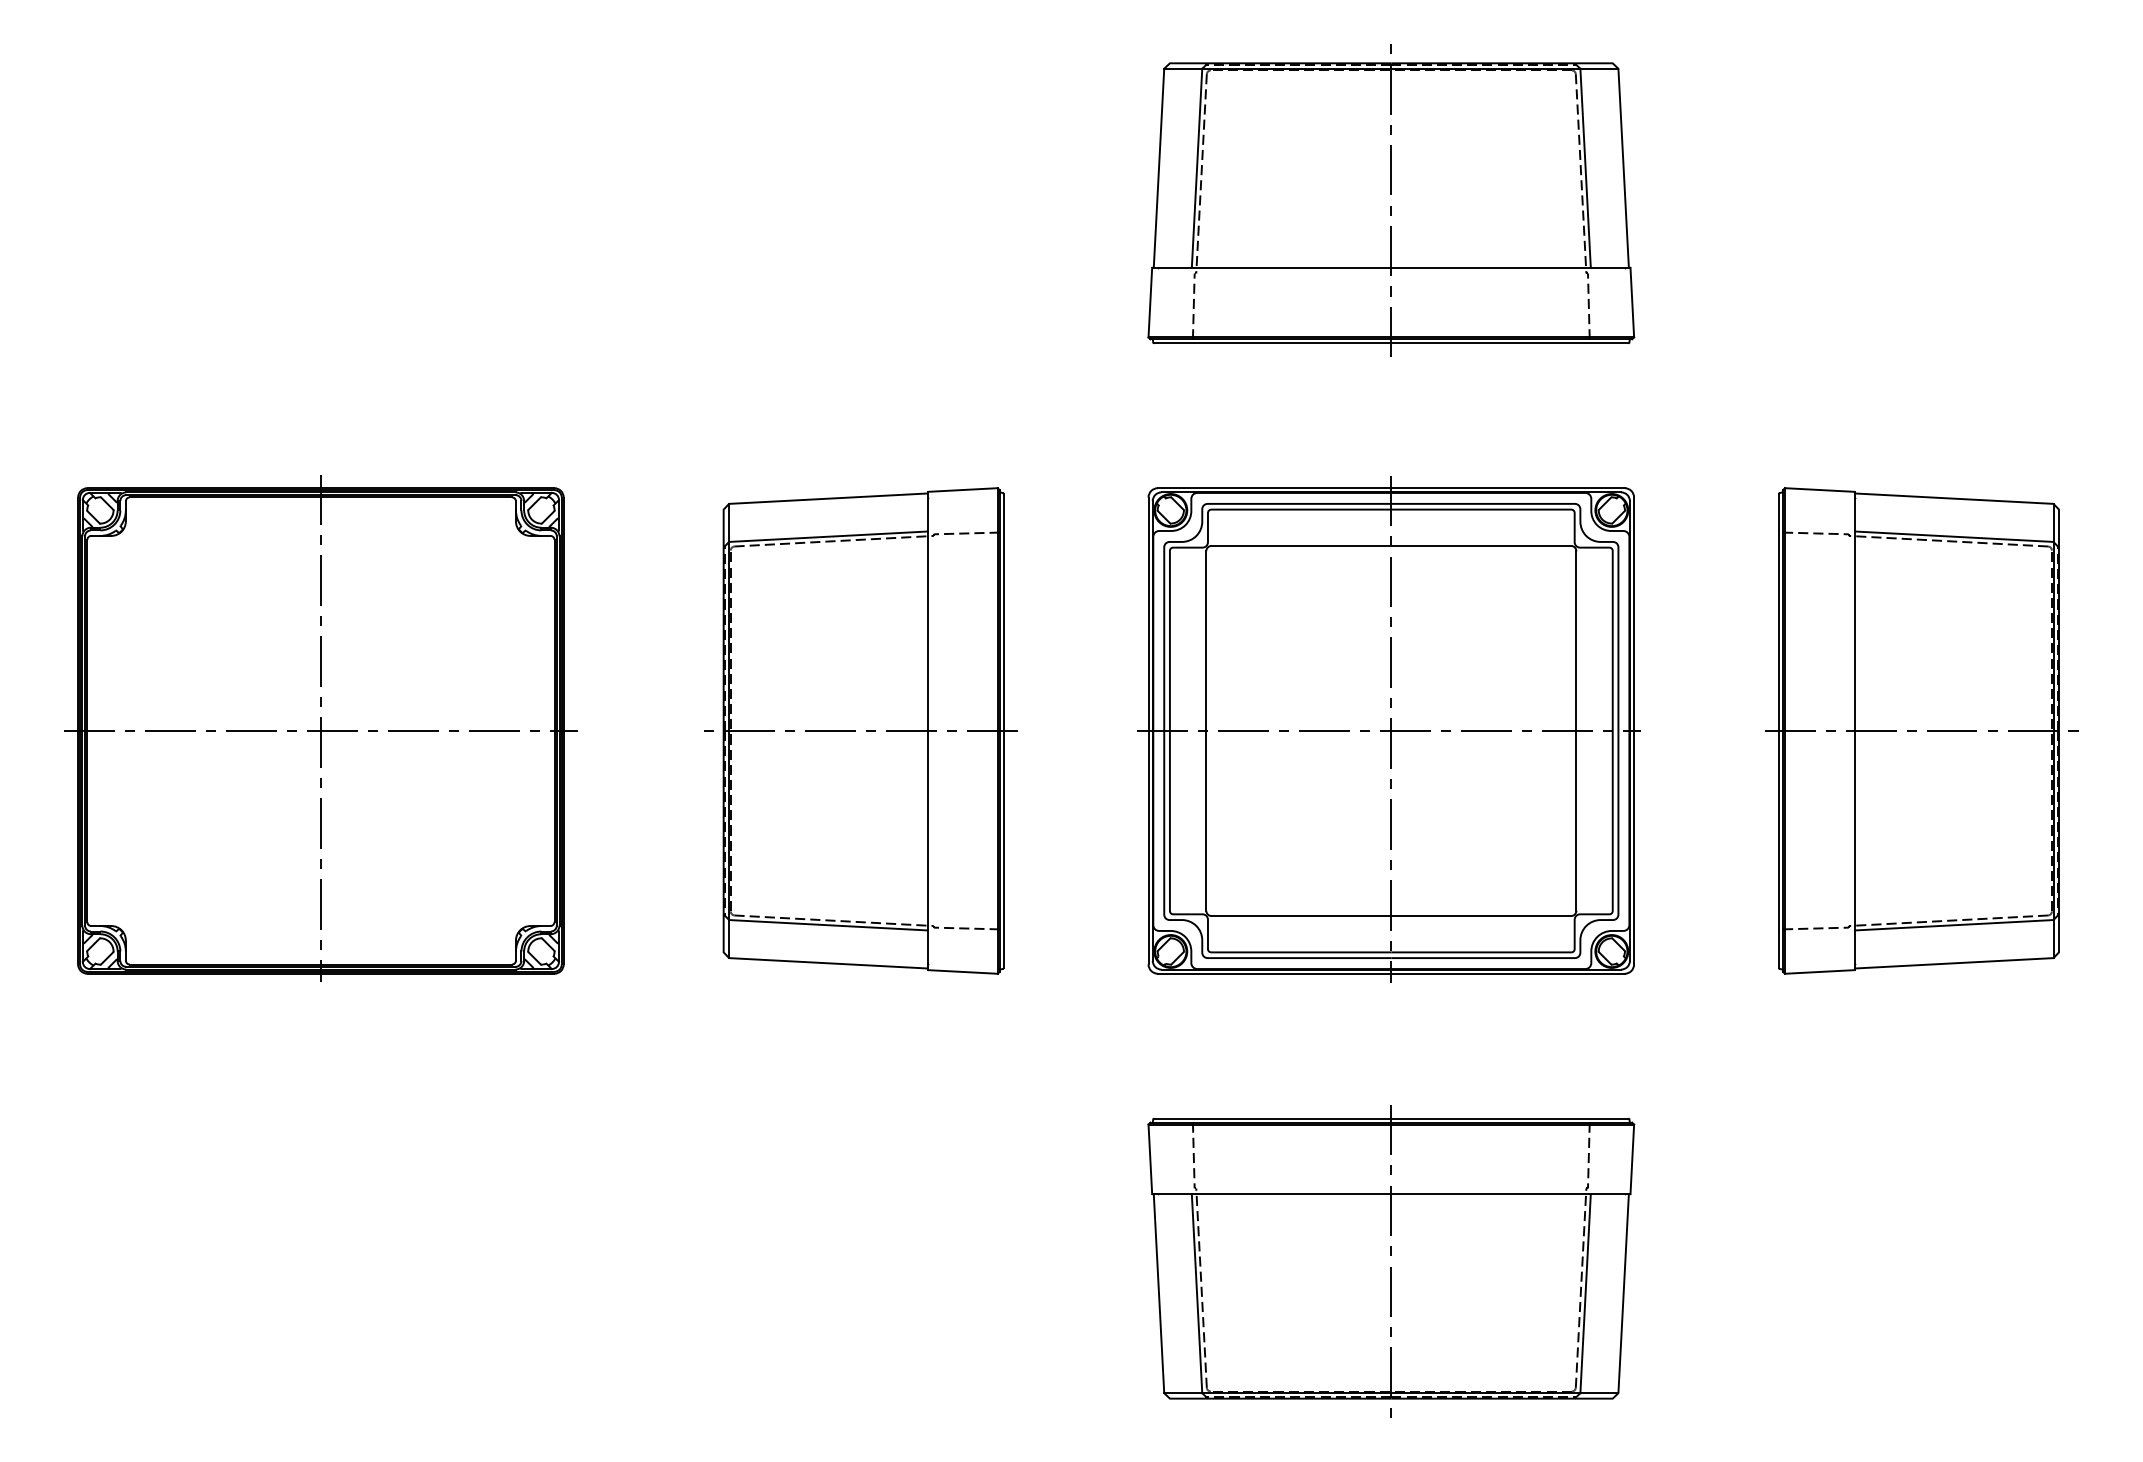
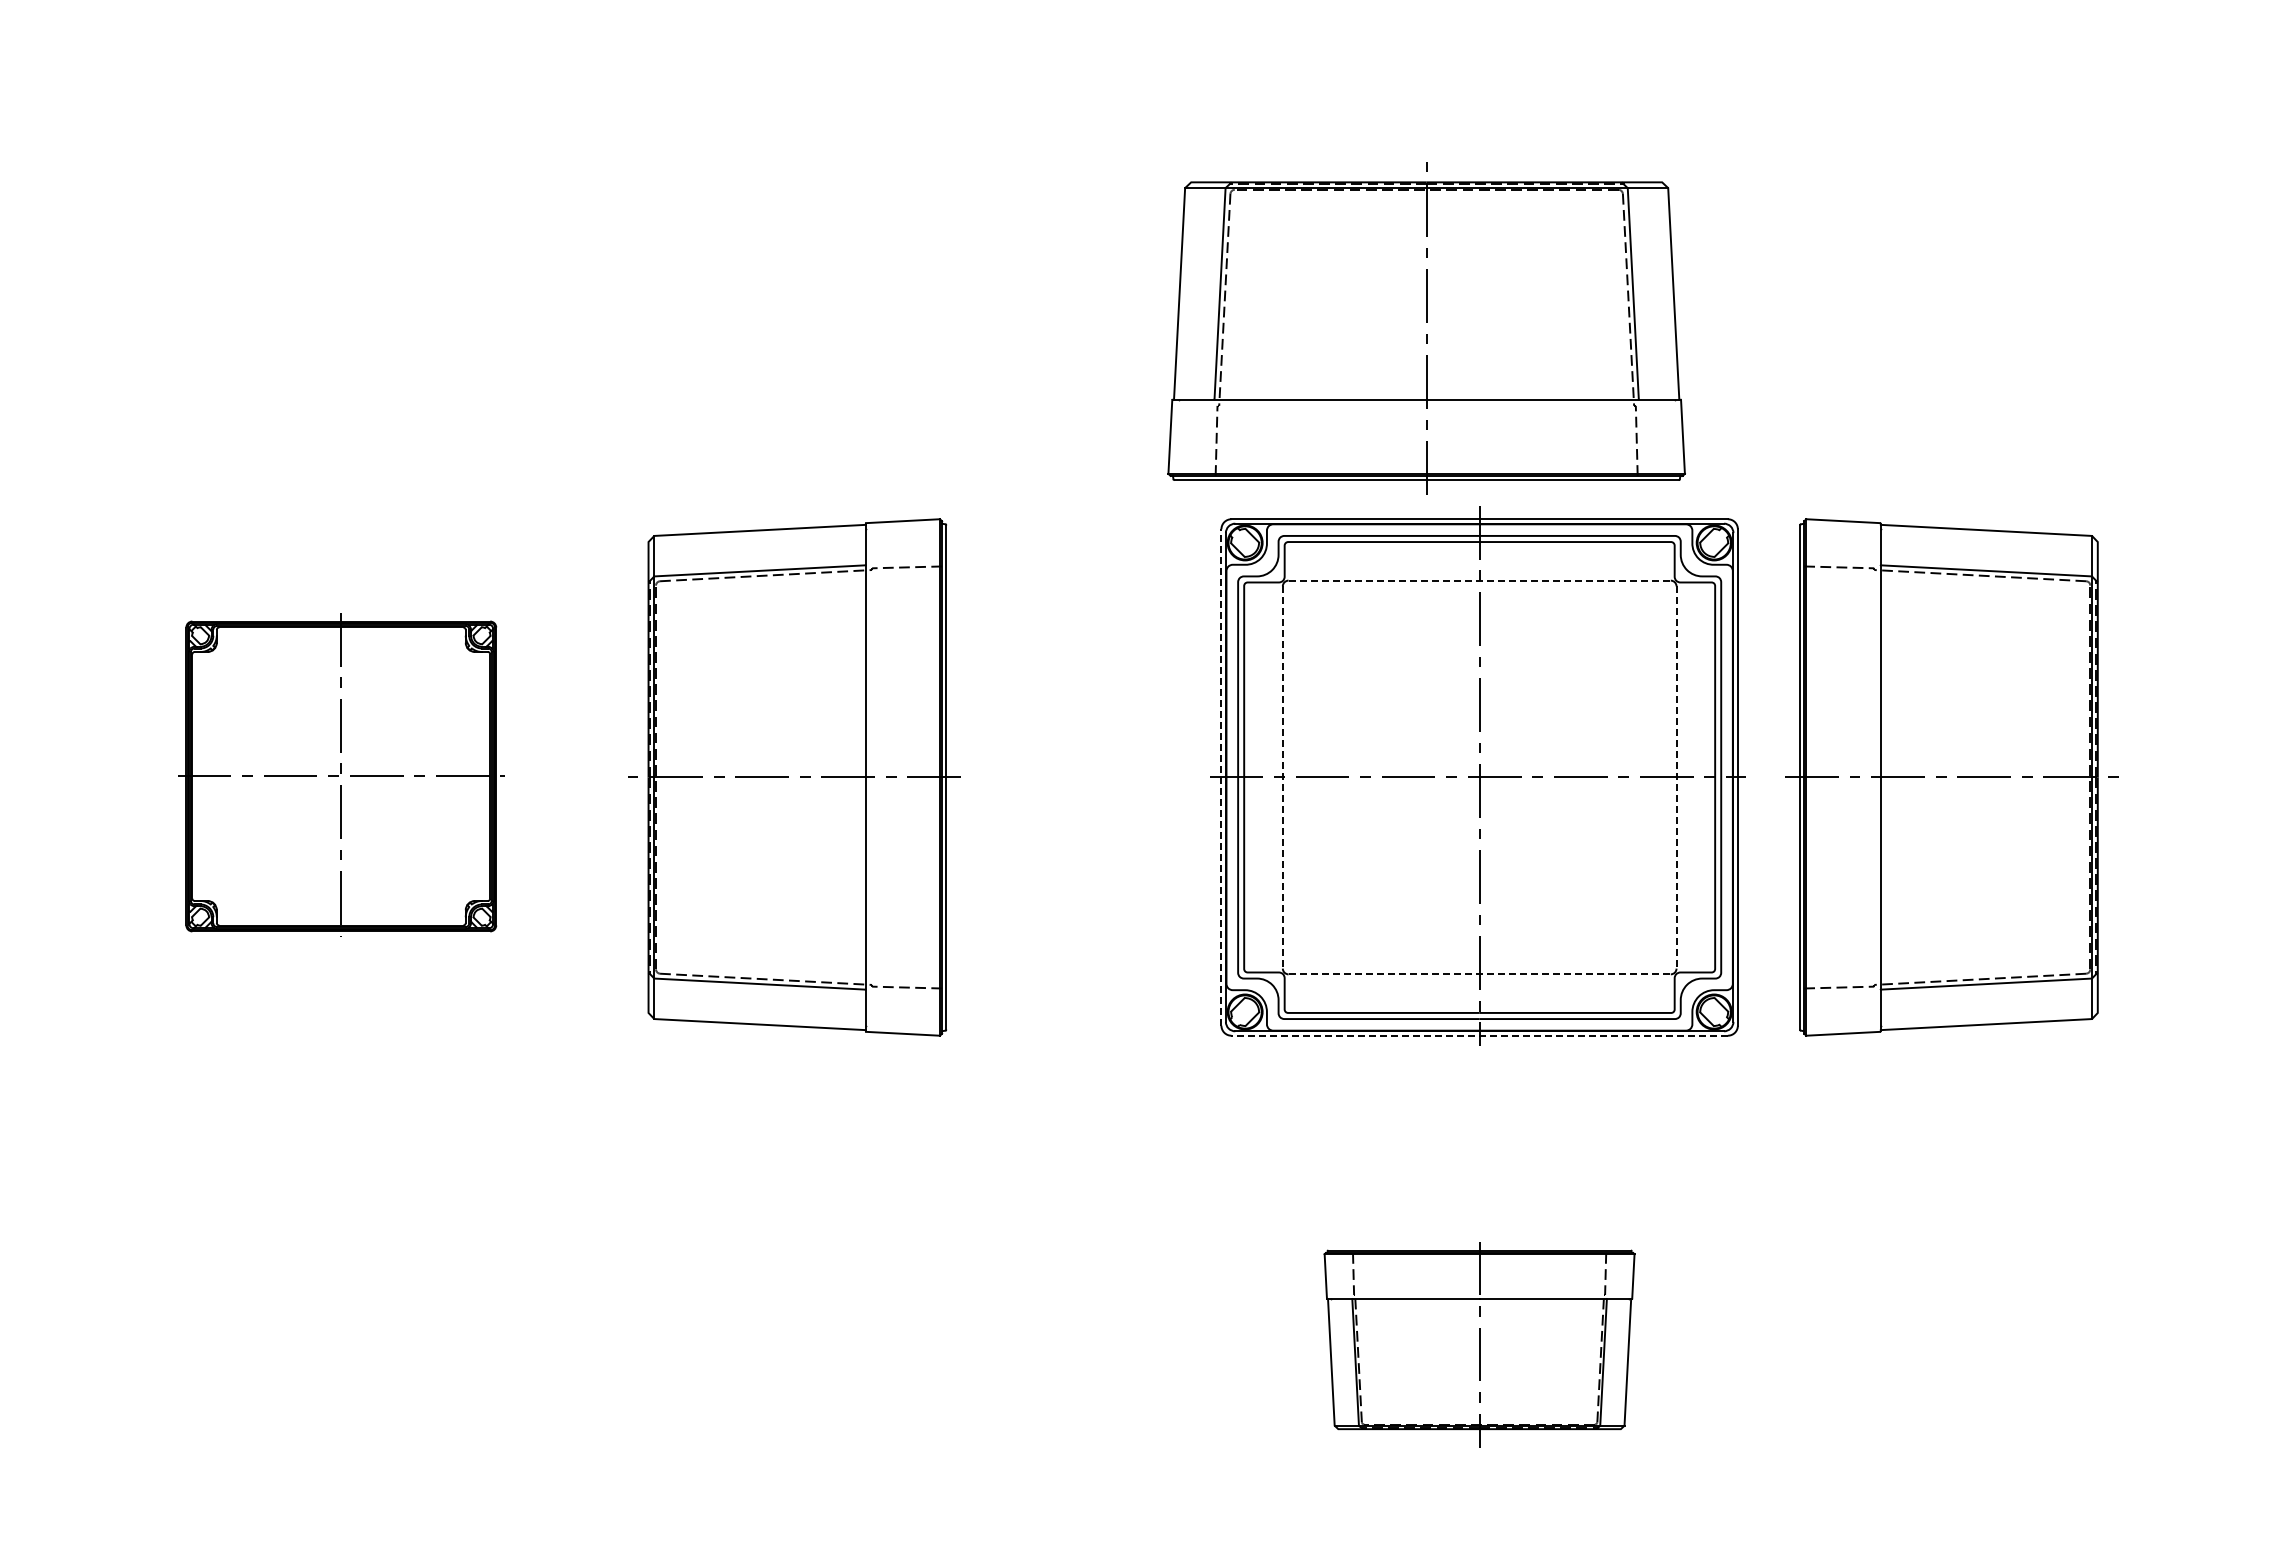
part: (1391, 200) -> (1426, 328), moved
line: (1392, 545) -> (1480, 580), solid -> dashed
part: (321, 728) -> (341, 774), size x0.6
part: (860, 731) -> (794, 777), moved
line: (1148, 731) -> (1221, 777), solid -> dashed
line: (1205, 731) -> (1282, 777), solid -> dashed
line: (1576, 731) -> (1676, 777), solid -> dashed
part: (1921, 731) -> (1951, 777), moved
line: (1392, 916) -> (1480, 974), solid -> dashed
line: (1391, 973) -> (1479, 1035), solid -> dashed
part: (1391, 1261) -> (1479, 1341), size x0.6

